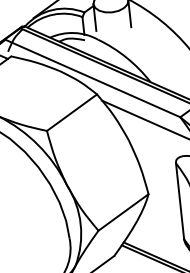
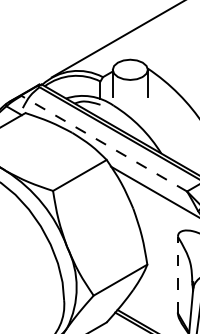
line: (93, 78) -> (104, 143), solid -> dashed
line: (179, 200) -> (177, 274), solid -> dashed

